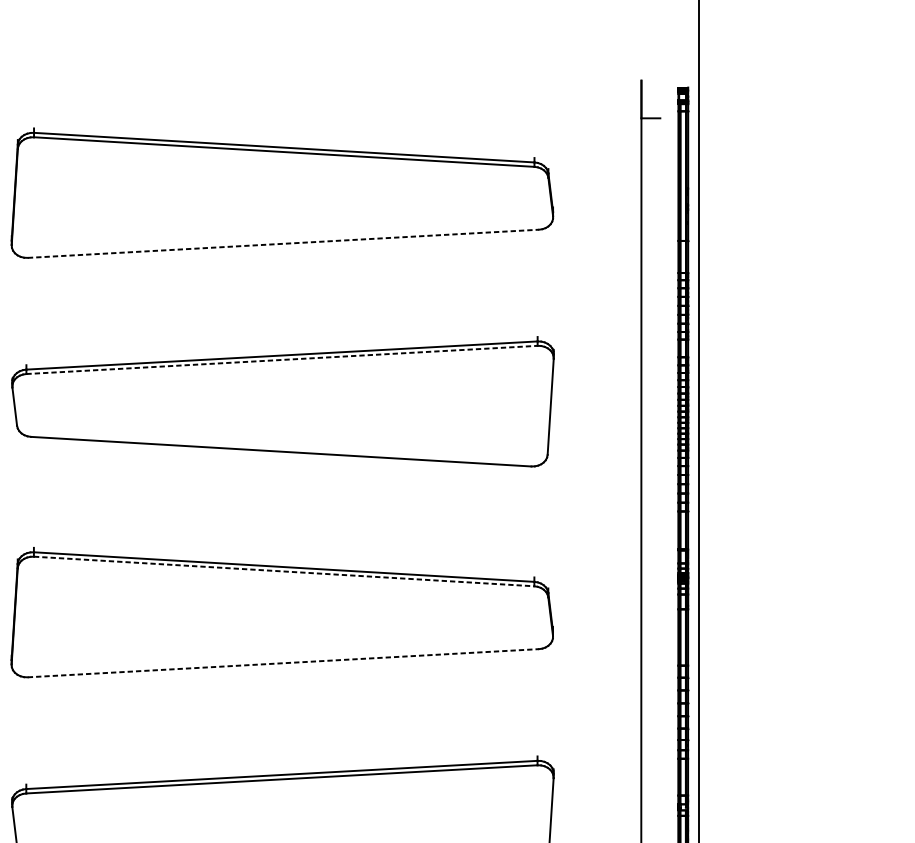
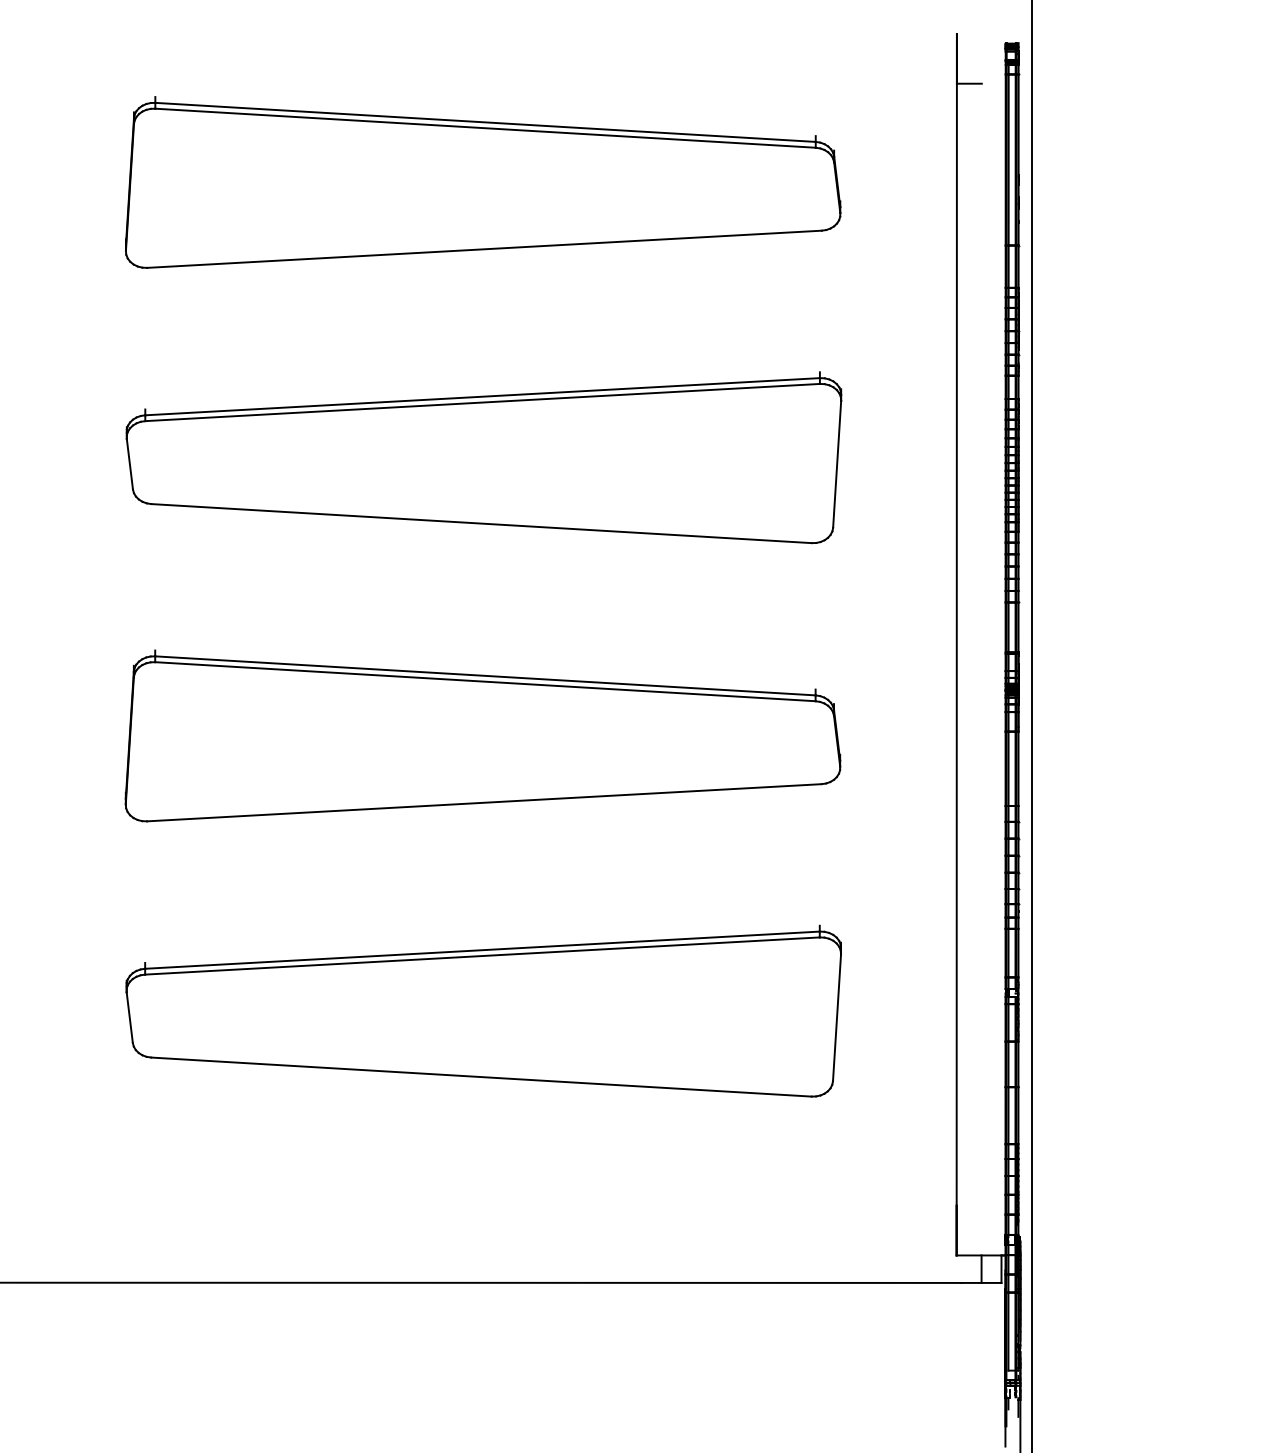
line: (283, 243) -> (484, 249), dashed -> solid
line: (281, 359) -> (482, 402), dashed -> solid
line: (284, 571) -> (485, 681), dashed -> solid
line: (283, 663) -> (484, 802), dashed -> solid

